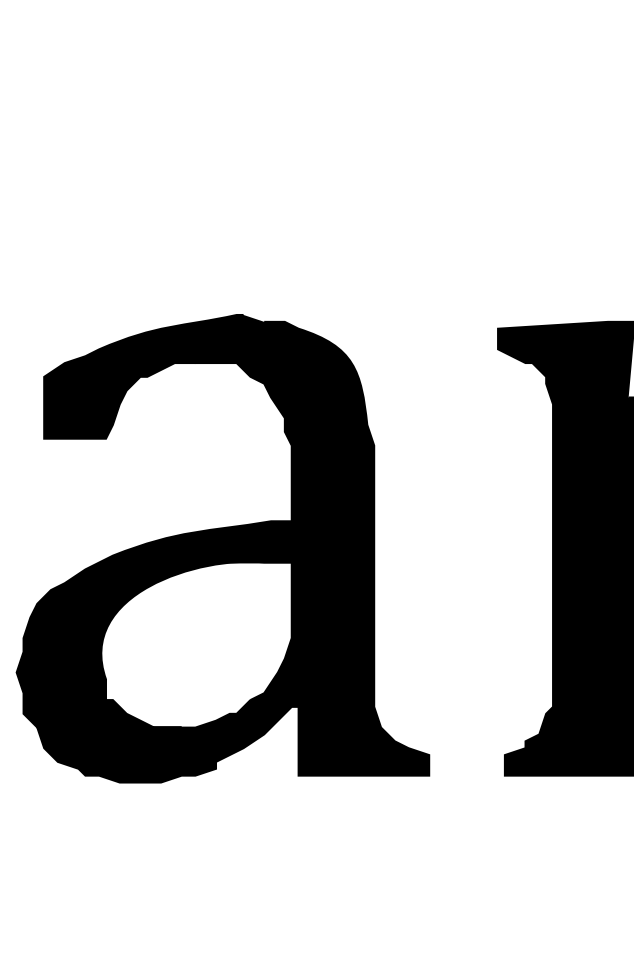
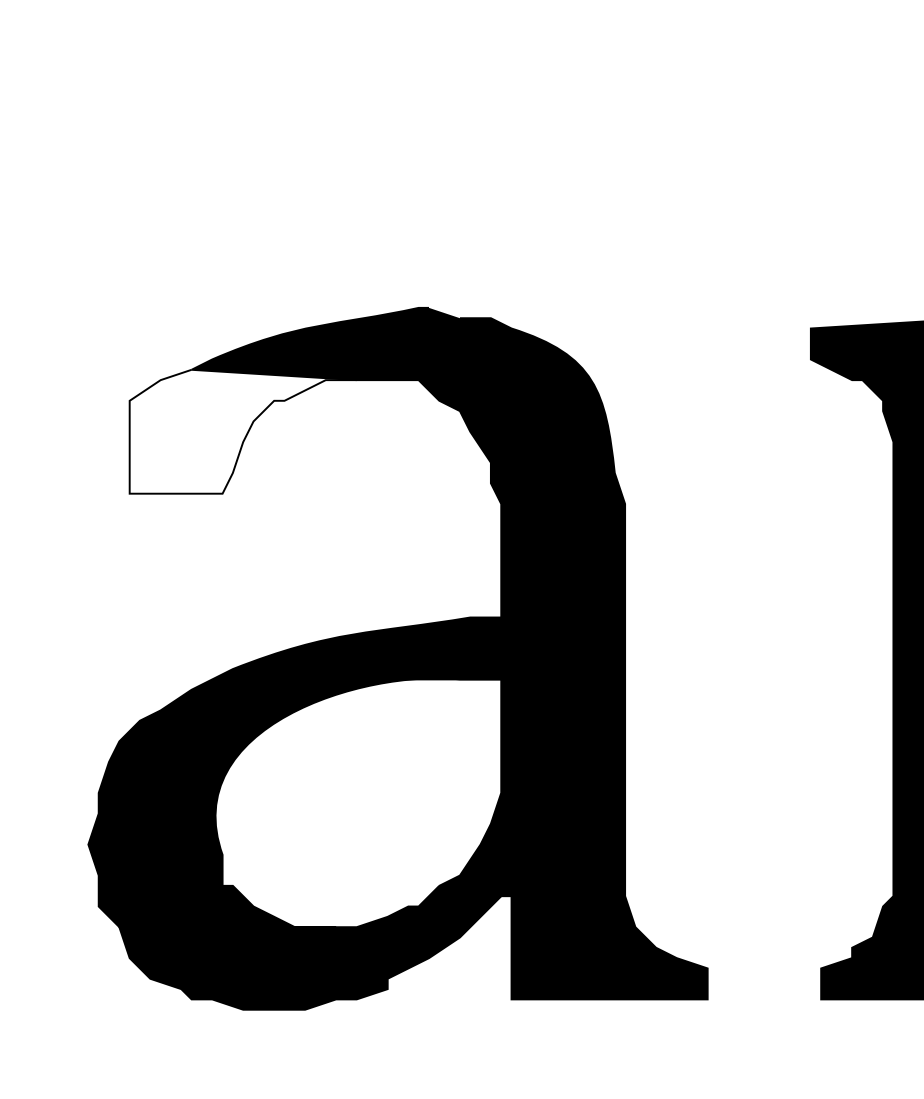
fill: (119, 397) -> (242, 431), removed

